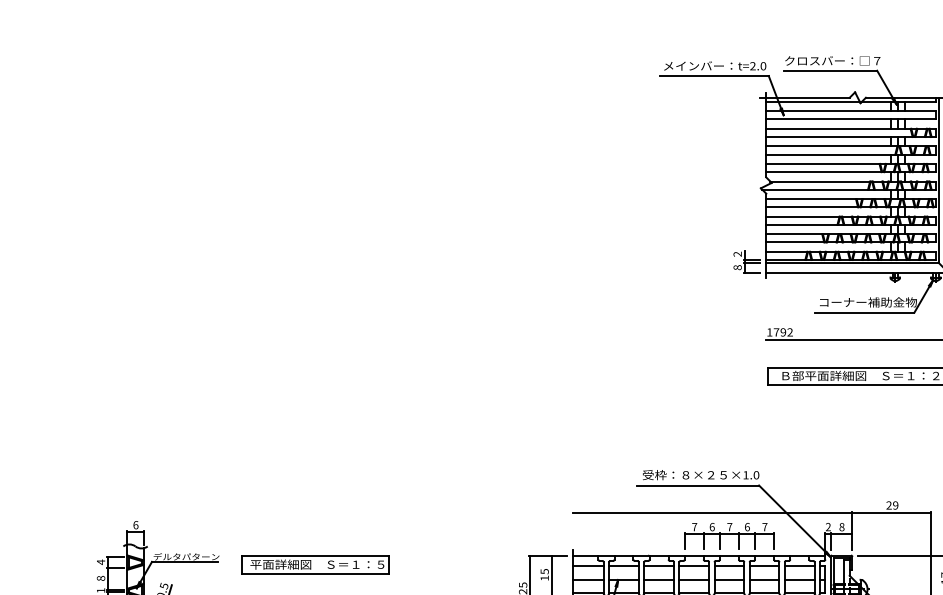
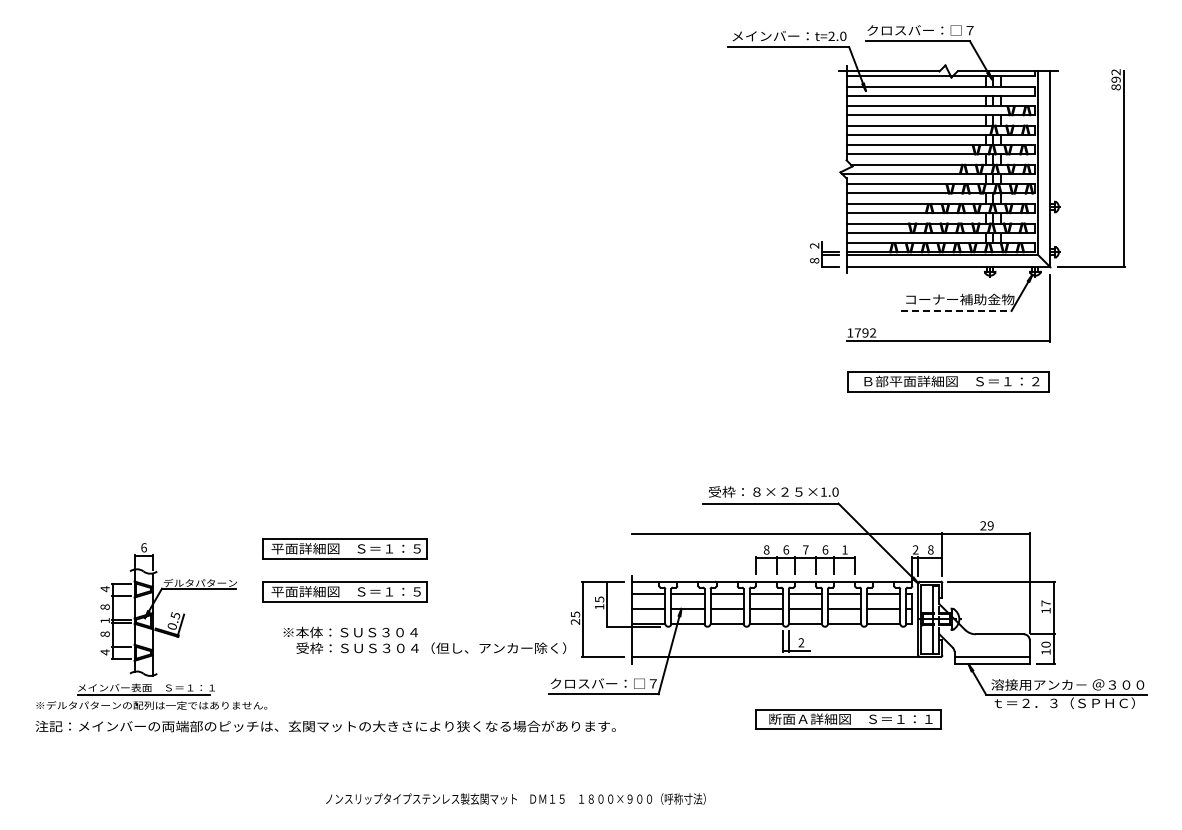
line: (865, 312) -> (956, 310), solid -> dashed
part: (315, 525) -> (344, 548), added
text: (694, 526) -> (766, 549), 7 -> 8
text: (764, 526) -> (844, 549), 7 -> 1

